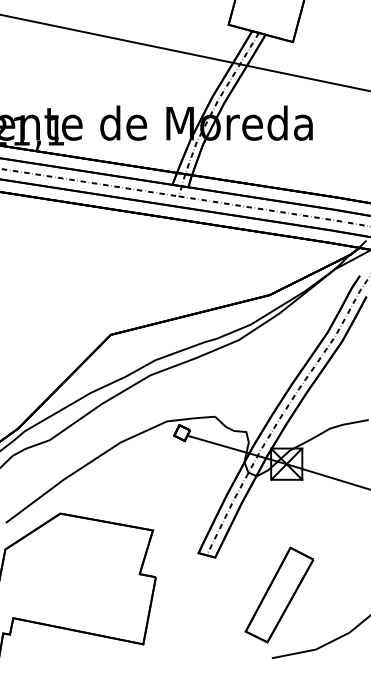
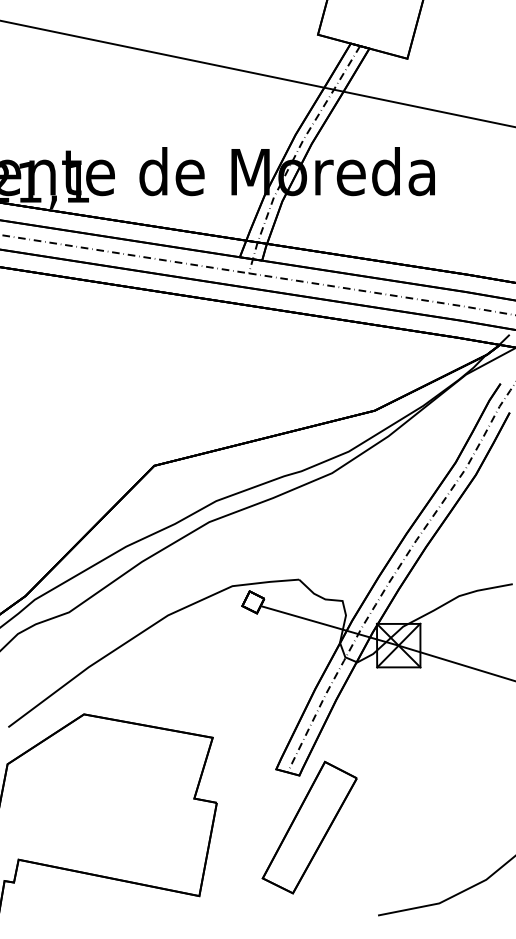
part: (279, 594) -> (309, 827), moved

